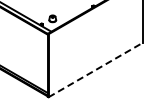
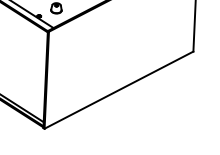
line: (96, 69) -> (120, 89), dashed -> solid

